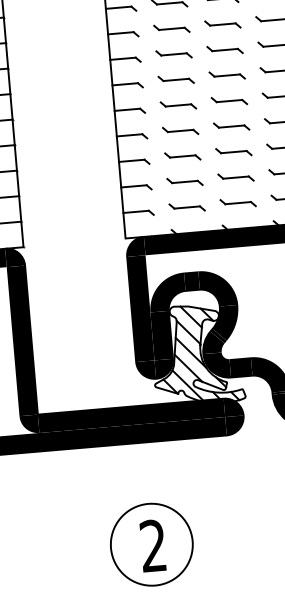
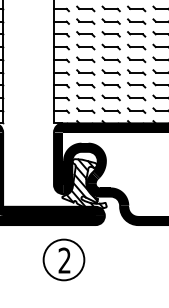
part: (150, 543) -> (63, 259), moved

